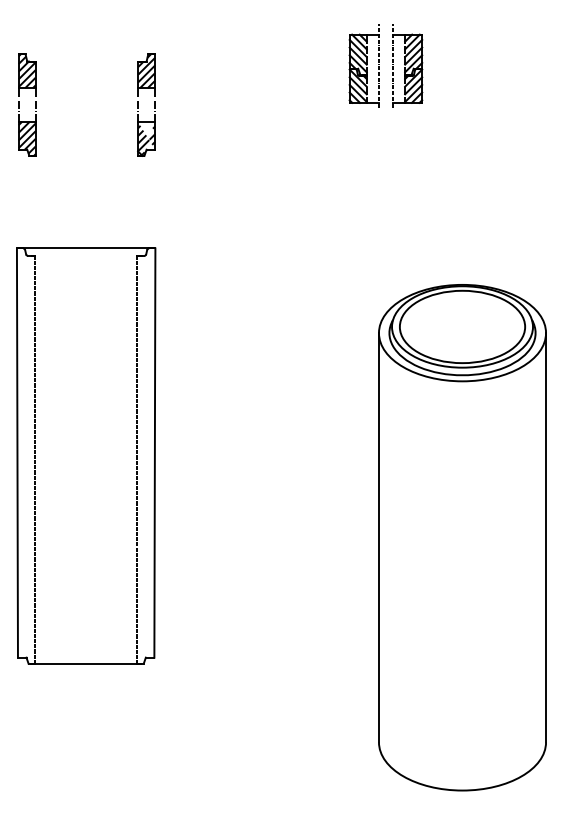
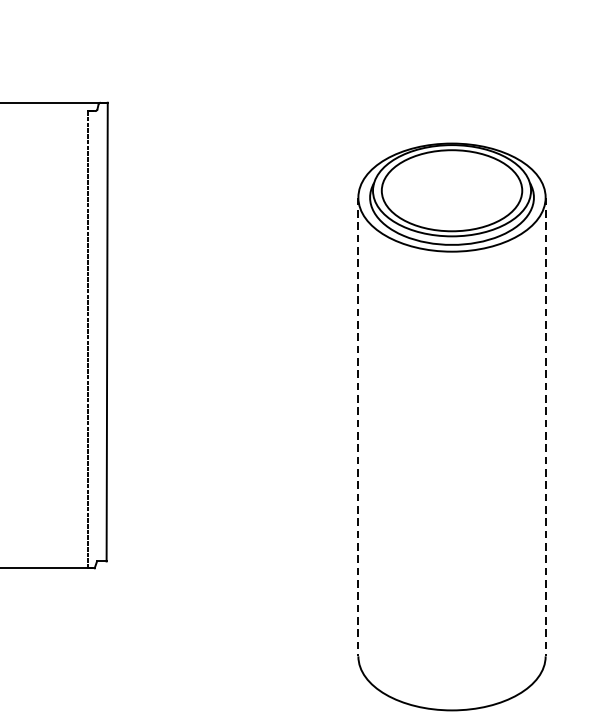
line: (378, 537) -> (357, 426), solid -> dashed
line: (546, 537) -> (546, 426), solid -> dashed

